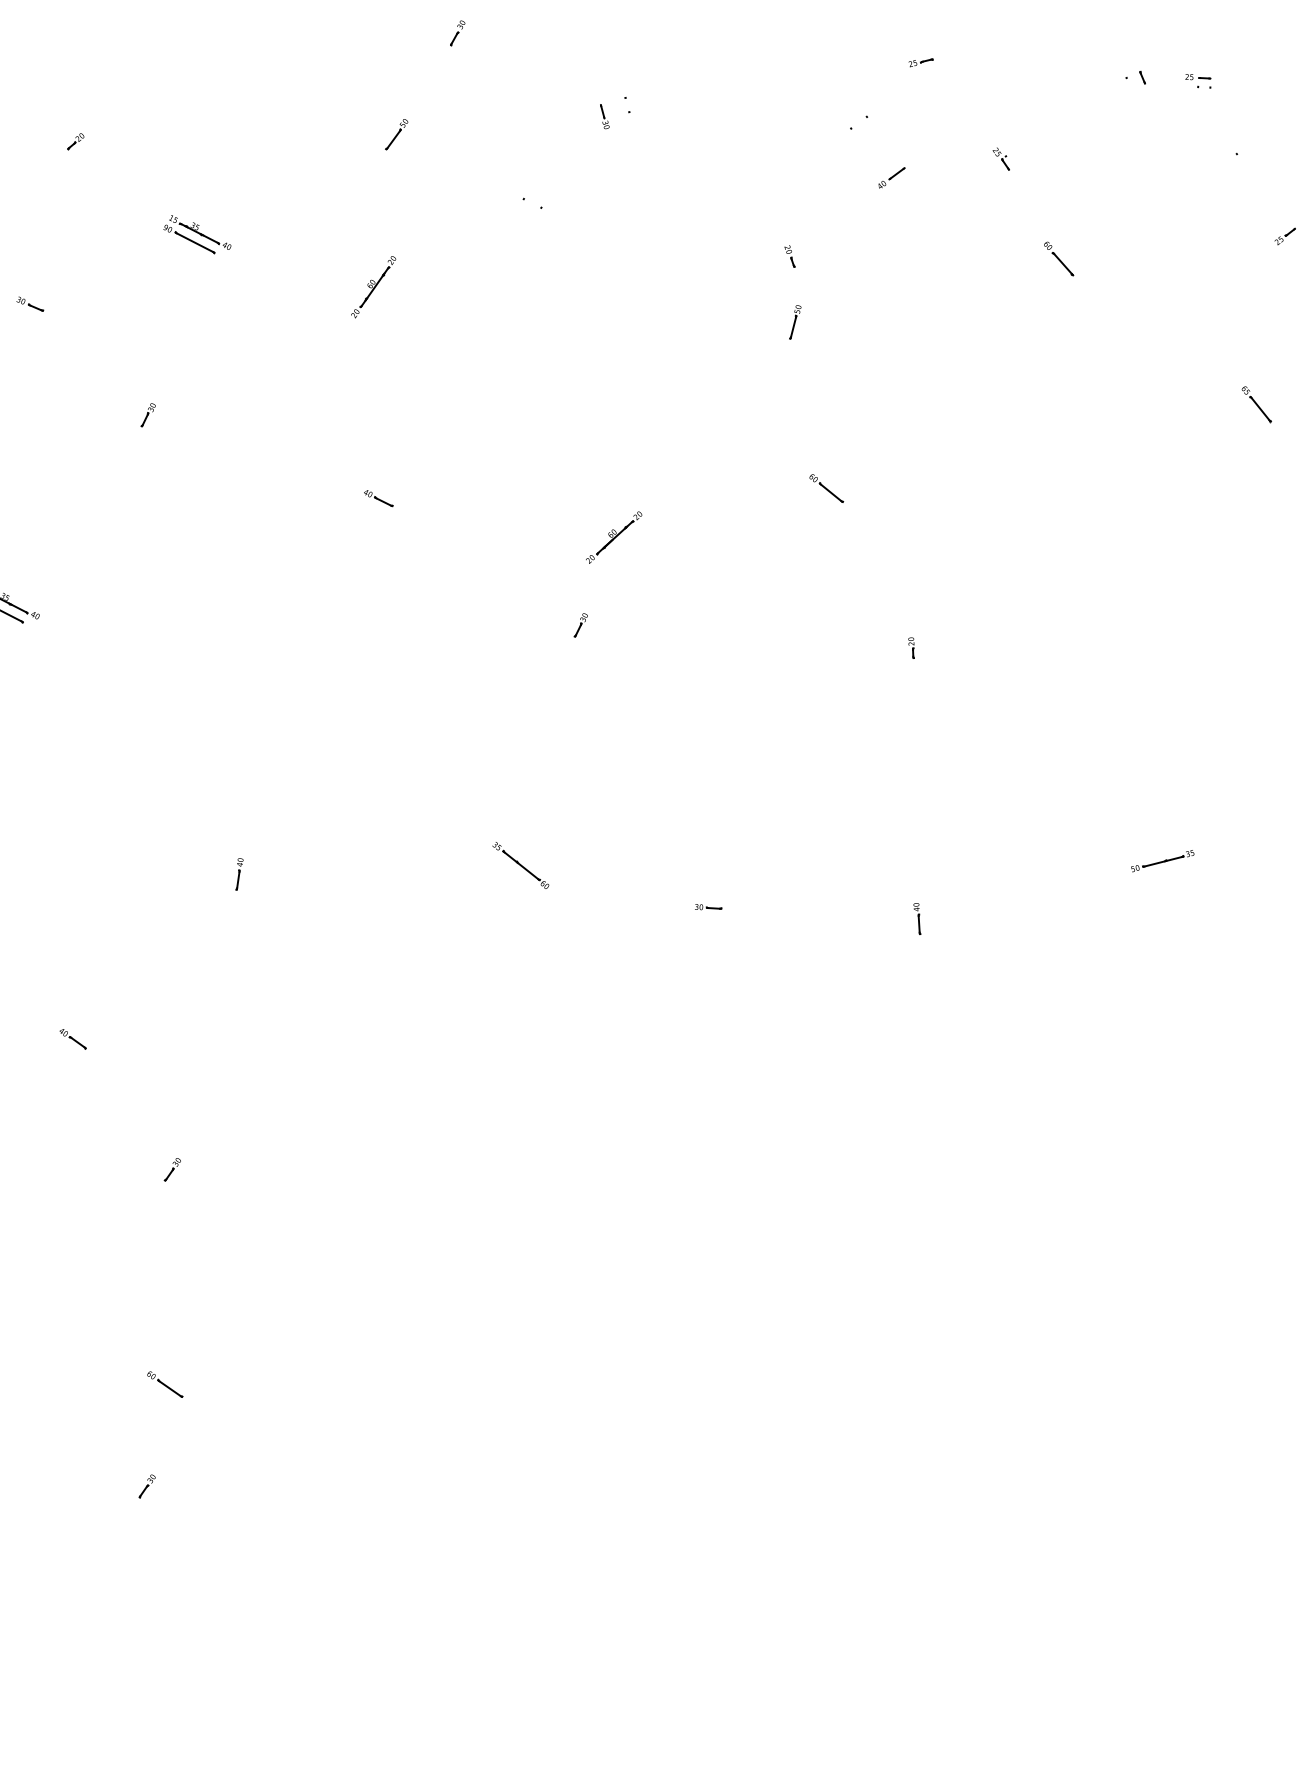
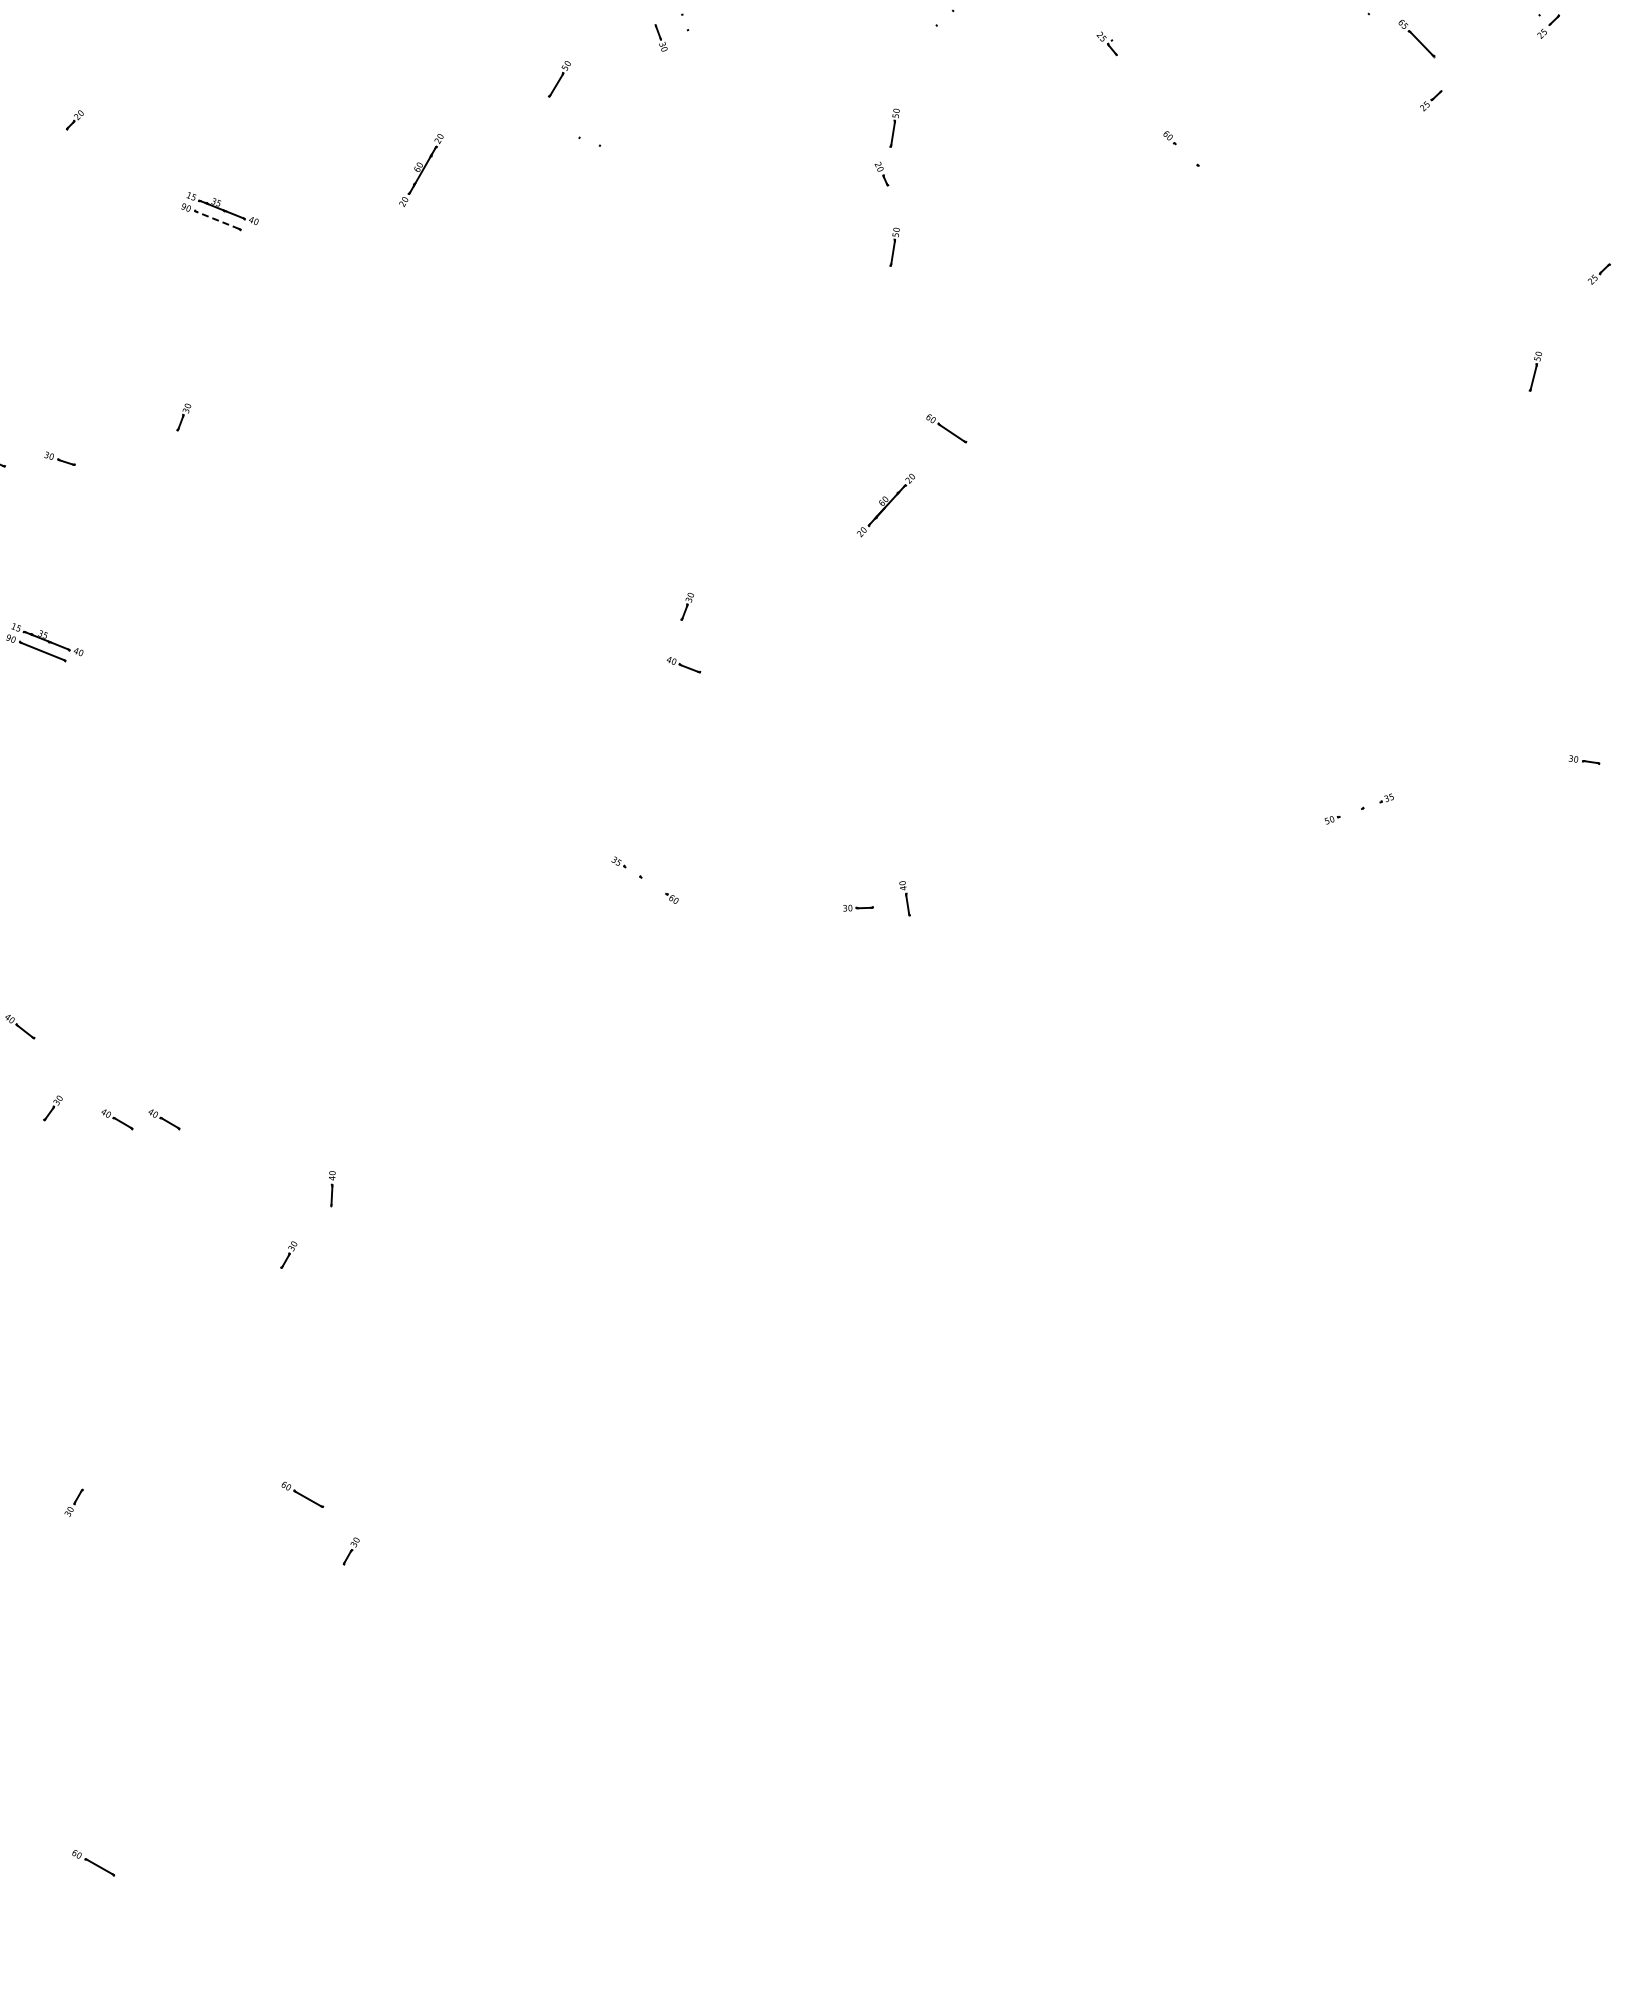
part: (395, 134) -> (558, 79), moved
part: (892, 178) -> (987, 76), removed
part: (805, 215) -> (894, 127), added
line: (194, 242) -> (217, 220), solid -> dashed
line: (1063, 265) -> (1187, 155), removed
part: (373, 287) -> (421, 170), moved
part: (30, 303) -> (59, 458), moved
part: (1256, 404) -> (1416, 38), moved
part: (378, 498) -> (683, 665), moved
part: (613, 537) -> (885, 505), moved
part: (911, 647) -> (1057, 597), removed
line: (1163, 860) -> (1360, 808), removed
line: (521, 864) -> (645, 879), removed
part: (239, 874) -> (332, 1189), moved
part: (916, 918) -> (904, 898), moved
part: (31, 1034) -> (117, 1119), added
part: (146, 1486) -> (350, 1551), moved

